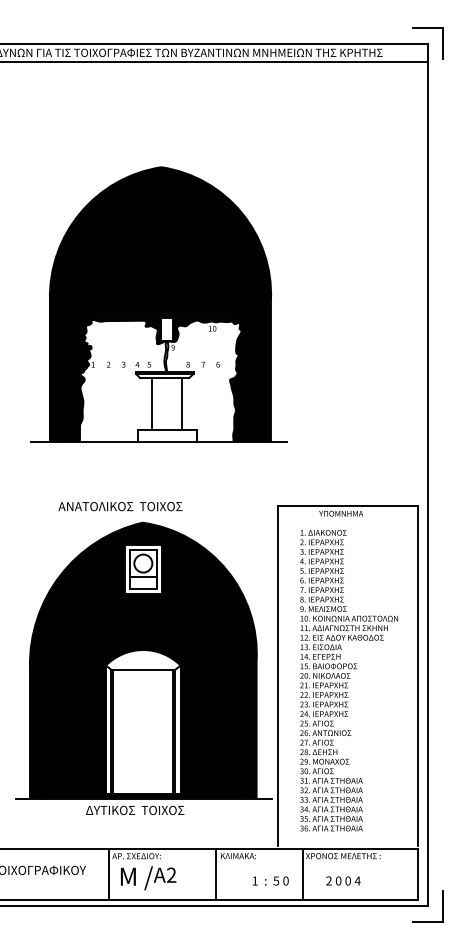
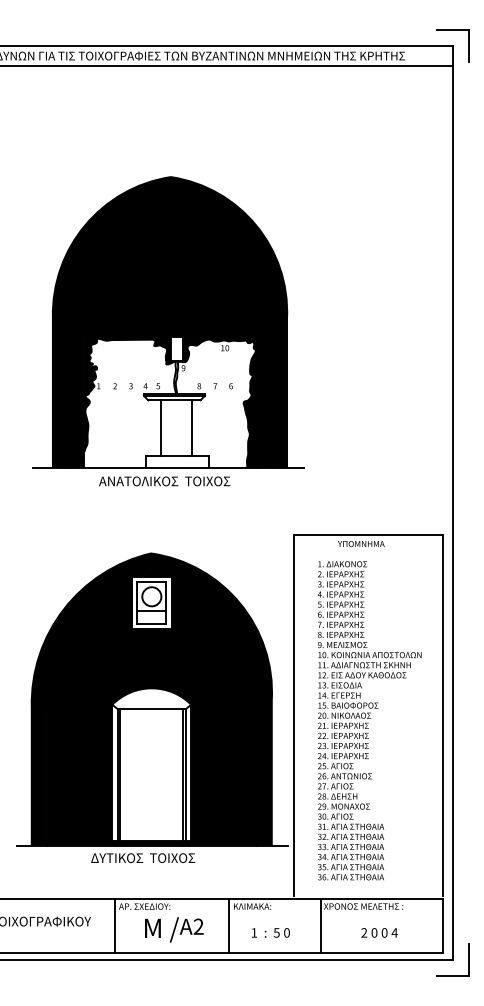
text: (120, 506) -> (164, 481), moved
text: (148, 878) -> (174, 930), moved
text: (270, 880) -> (270, 932), moved
text: (343, 880) -> (379, 932), moved

